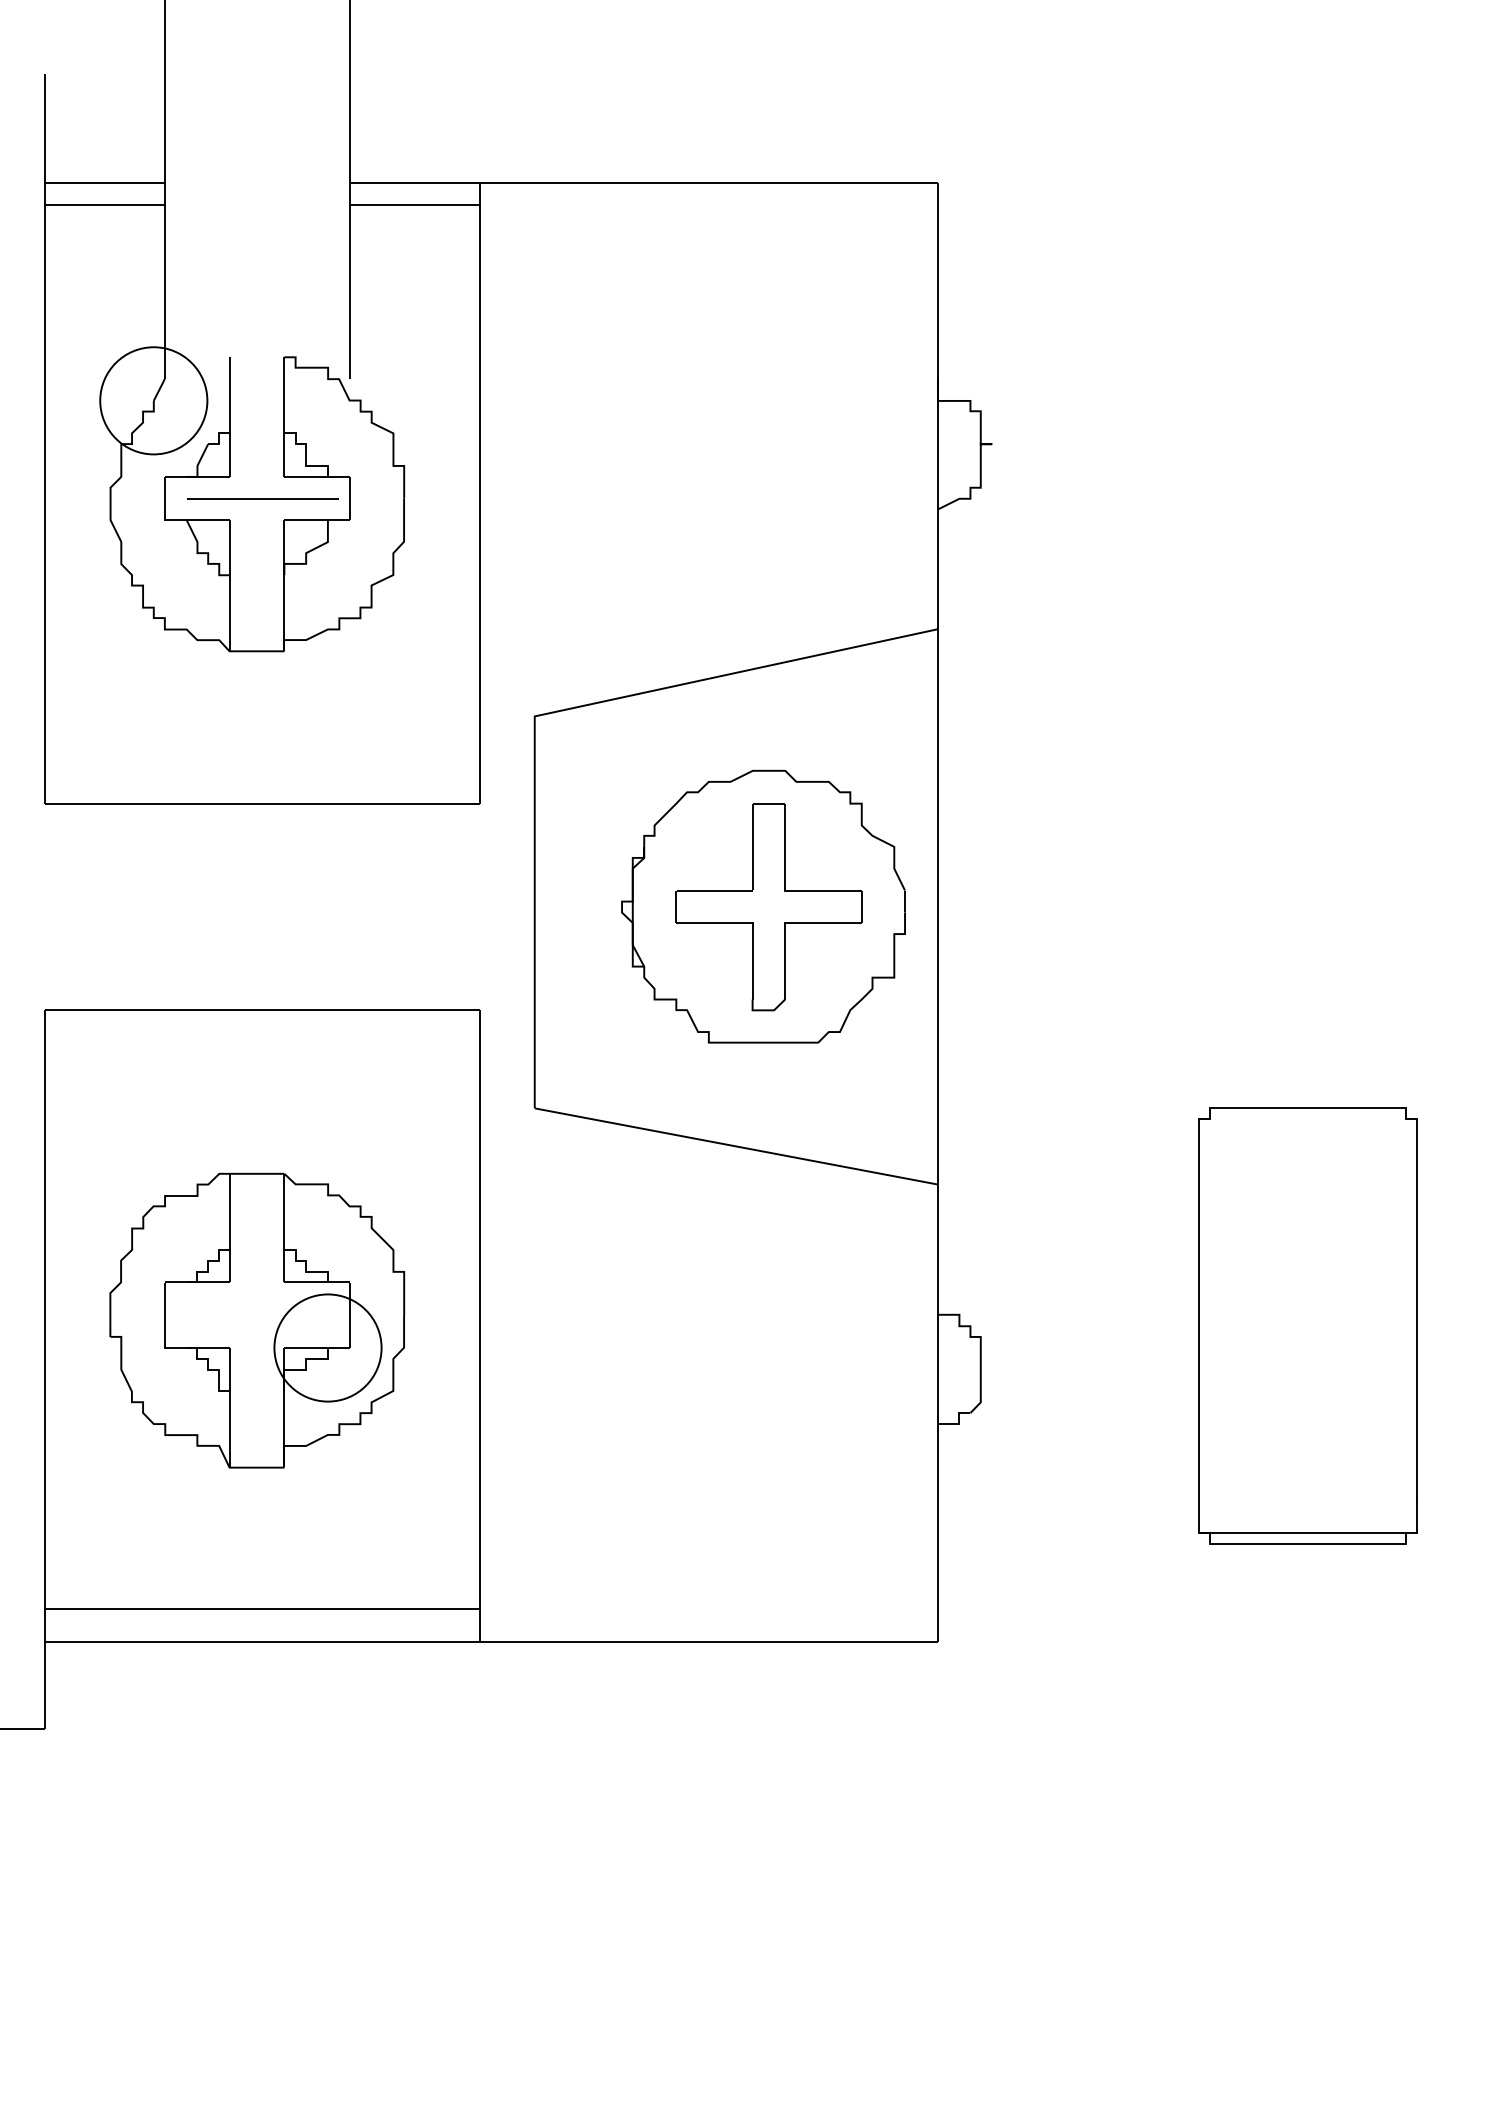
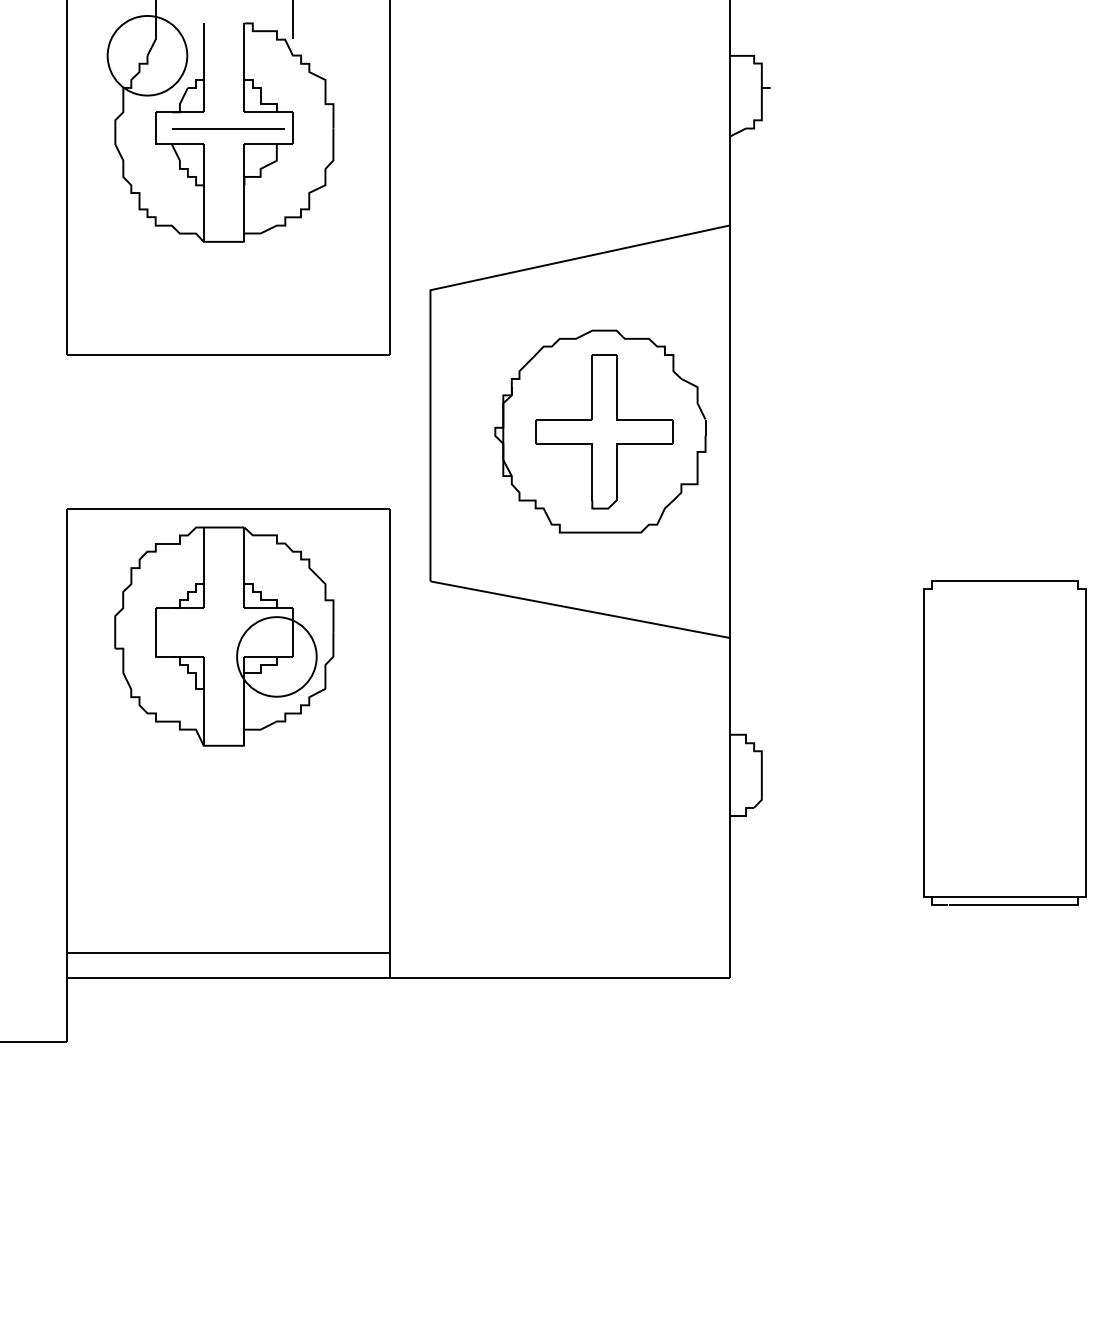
part: (257, 1320) -> (224, 636), moved

